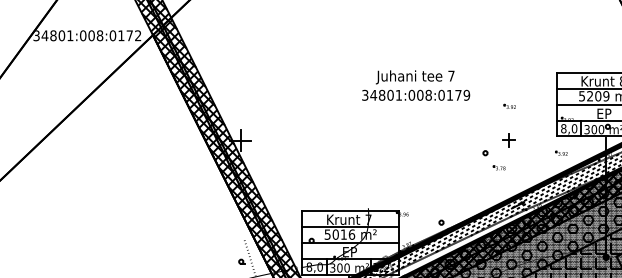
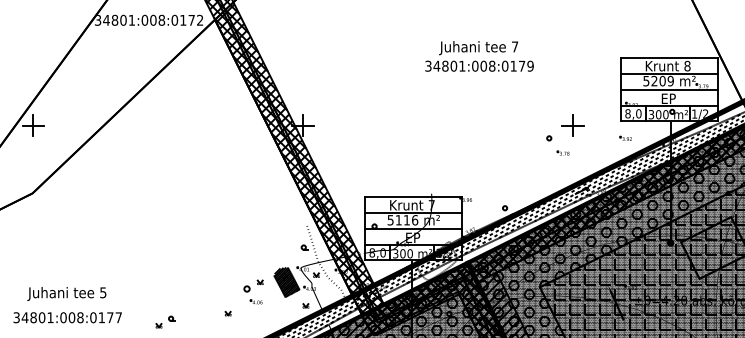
text: (416, 85) -> (479, 56), moved
part: (509, 105) -> (573, 90), removed
part: (508, 140) -> (572, 125), size x1.67
text: (335, 234) -> (398, 220), 5016 -> 5116

